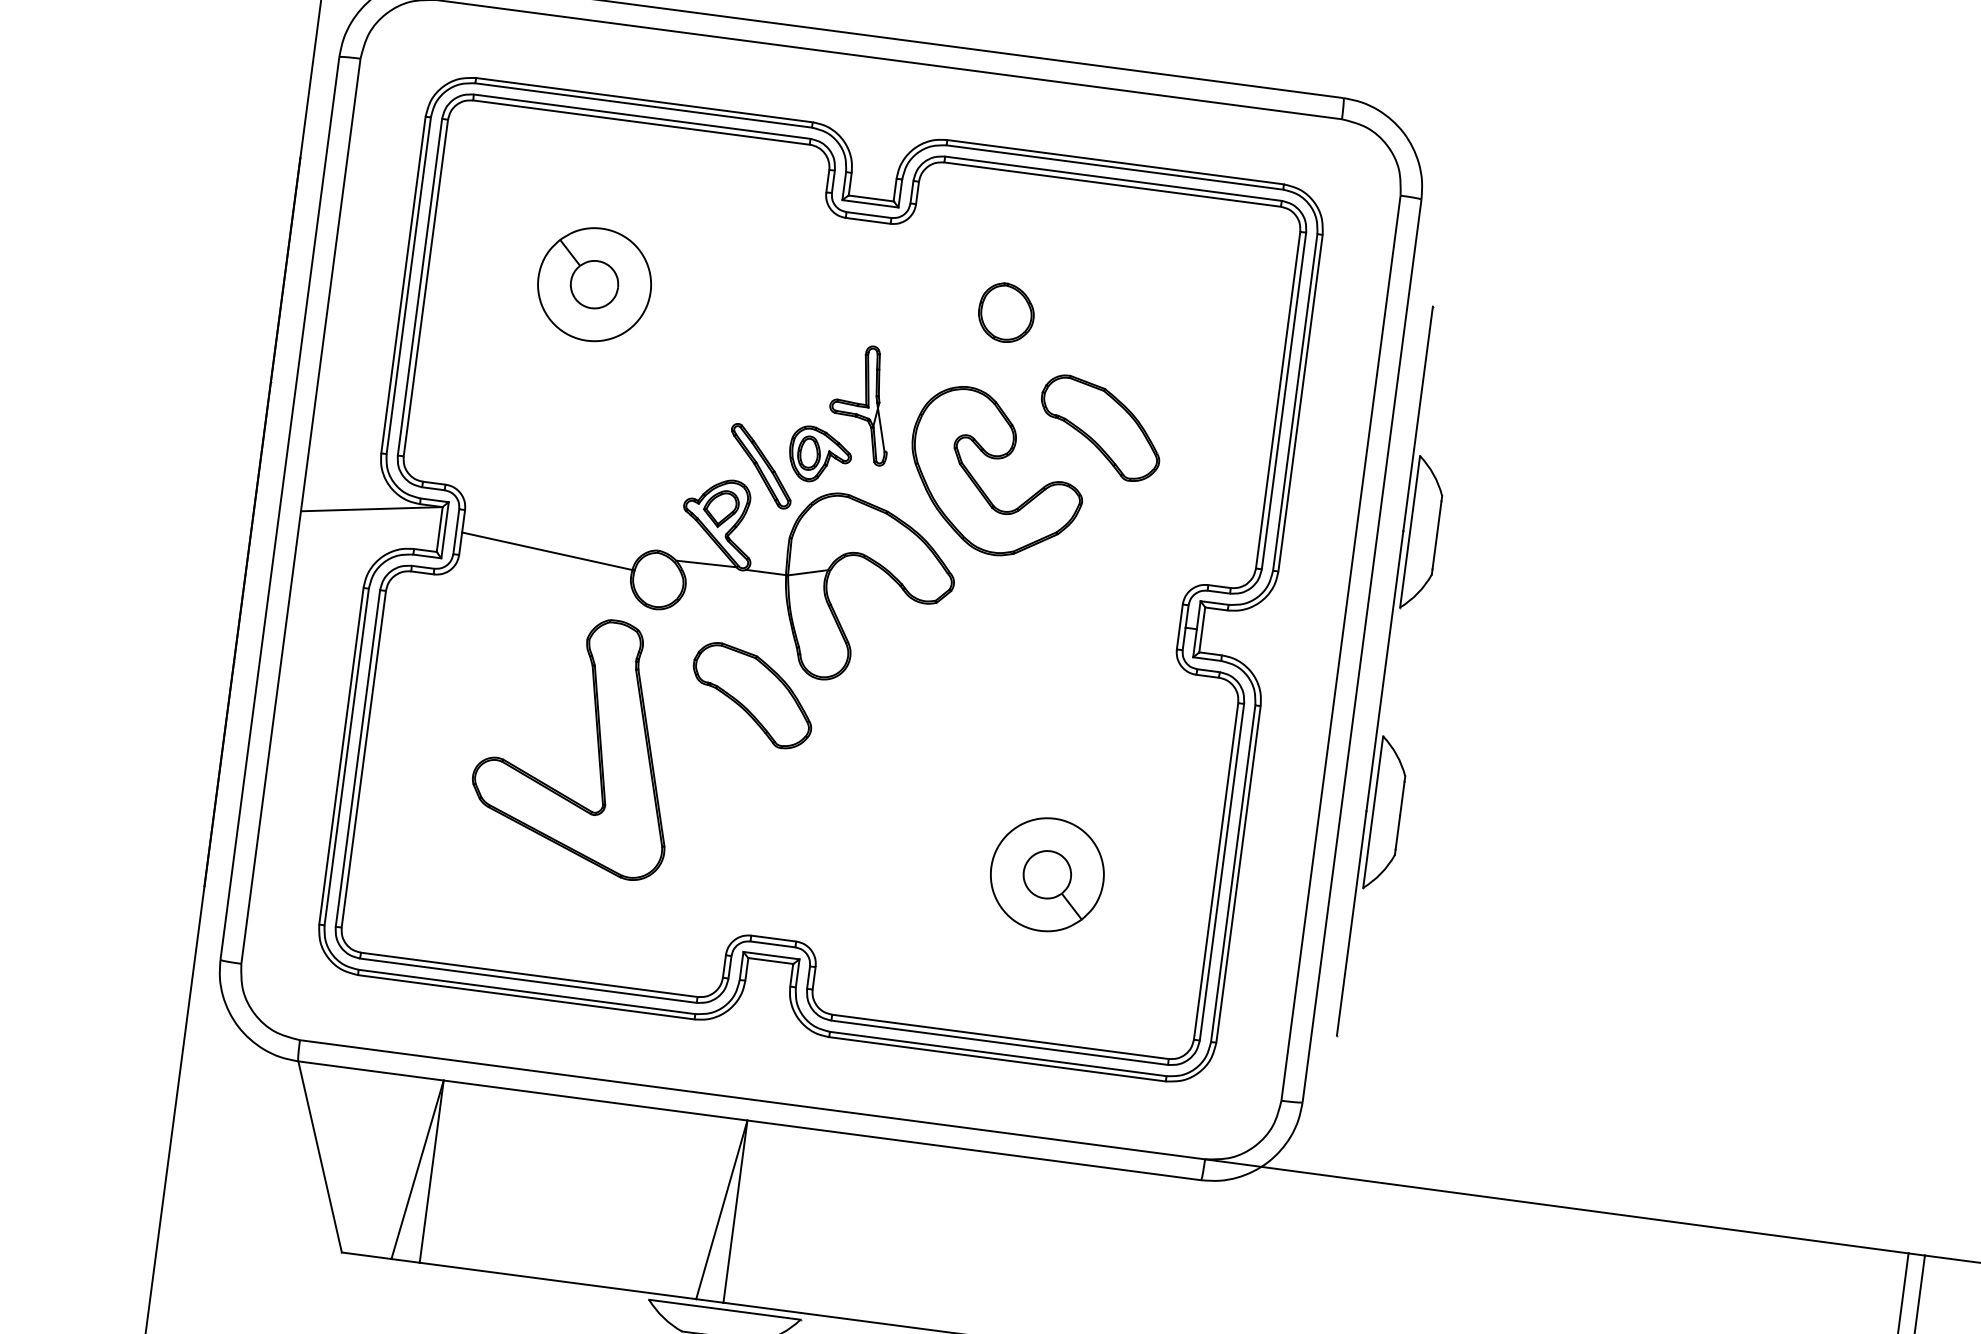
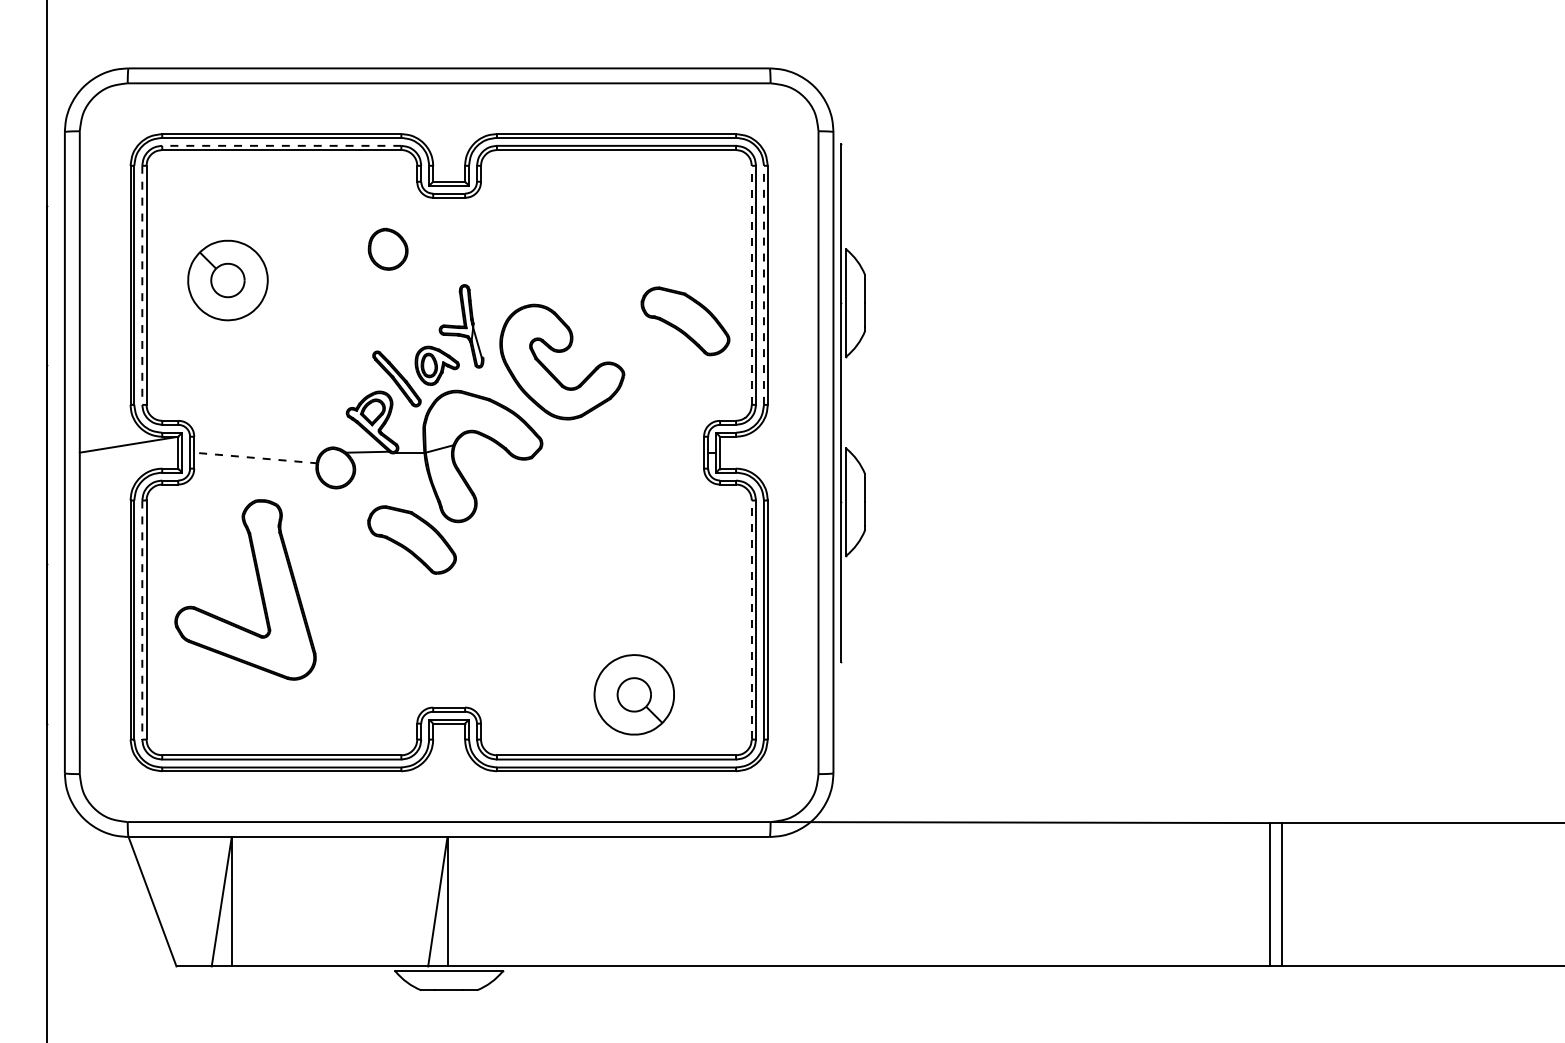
line: (641, 116) -> (281, 145), solid -> dashed
part: (593, 284) -> (227, 280), moved
line: (420, 287) -> (142, 285), solid -> dashed
part: (1005, 311) -> (387, 248), moved
line: (1277, 398) -> (751, 284), solid -> dashed
line: (1294, 402) -> (763, 285), solid -> dashed
part: (1100, 428) -> (685, 321), moved
line: (547, 552) -> (255, 458), solid -> dashed
part: (1385, 672) -> (841, 403), moved
part: (596, 743) -> (258, 587), moved
line: (358, 759) -> (142, 620), solid -> dashed
line: (1215, 870) -> (751, 619), solid -> dashed
part: (1046, 874) -> (633, 694), moved

